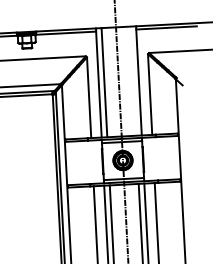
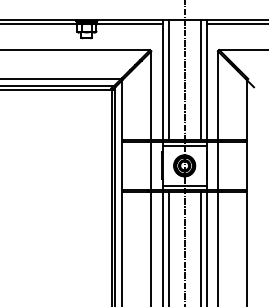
line: (133, 80) -> (200, 79), added
line: (153, 158) -> (218, 165), added
line: (92, 161) -> (151, 165), added

